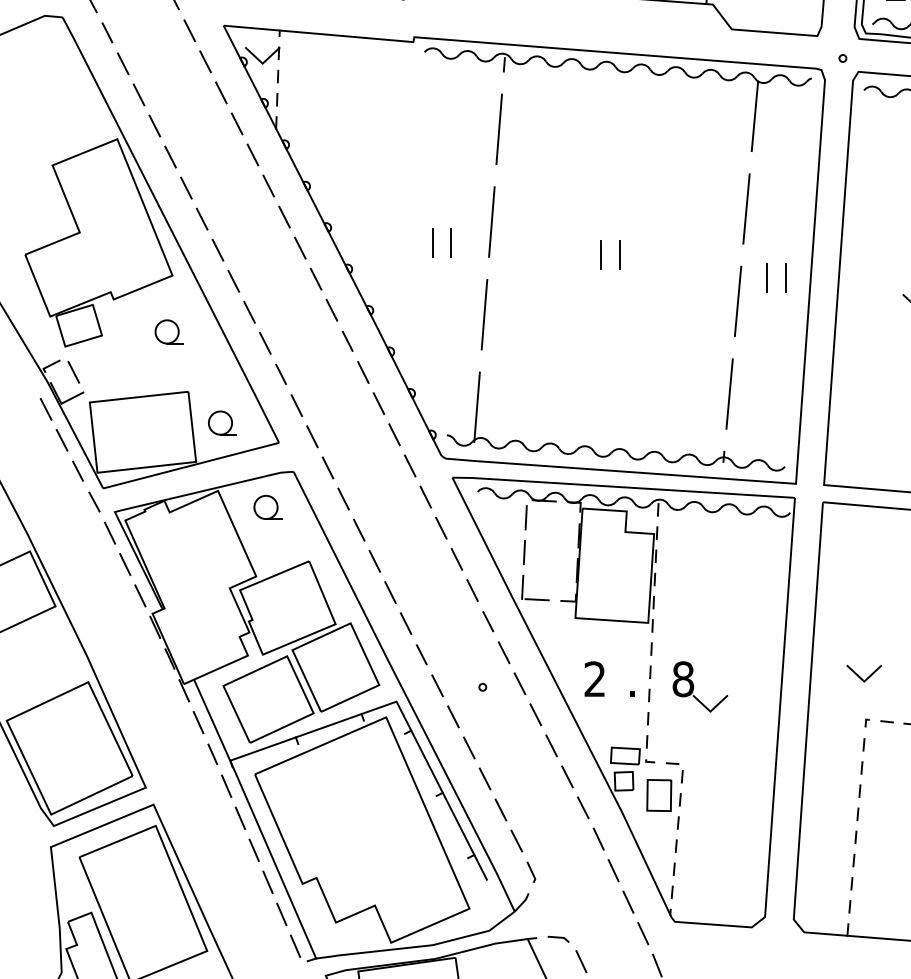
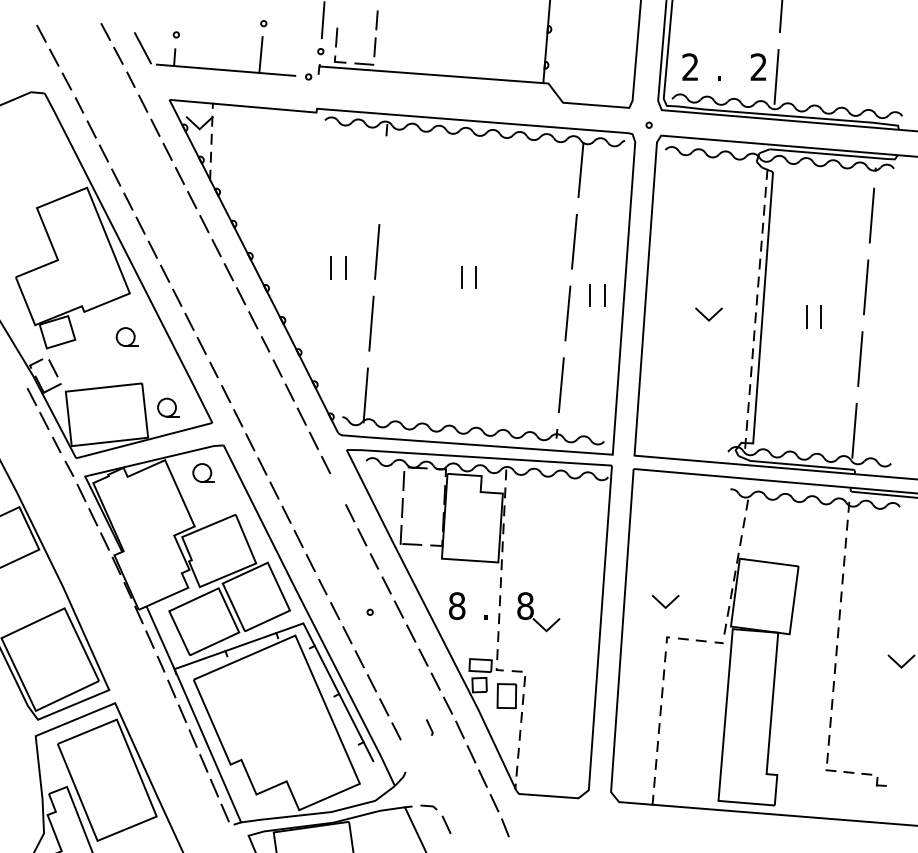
line: (498, 129) -> (382, 180), removed
line: (441, 528) -> (338, 489), removed
text: (595, 679) -> (457, 606), 2 -> 8
line: (530, 872) -> (429, 727), moved

